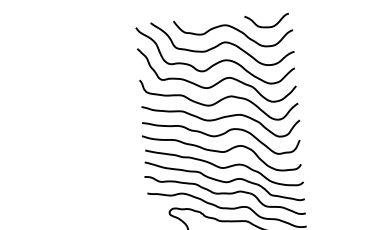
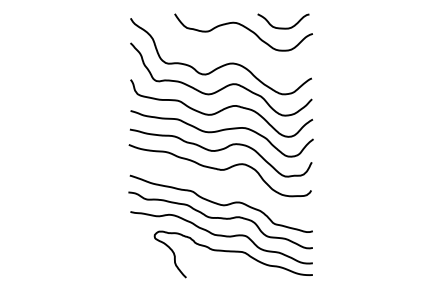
curve: (222, 43) -> (229, 43), removed
curve: (224, 167) -> (222, 188), removed

